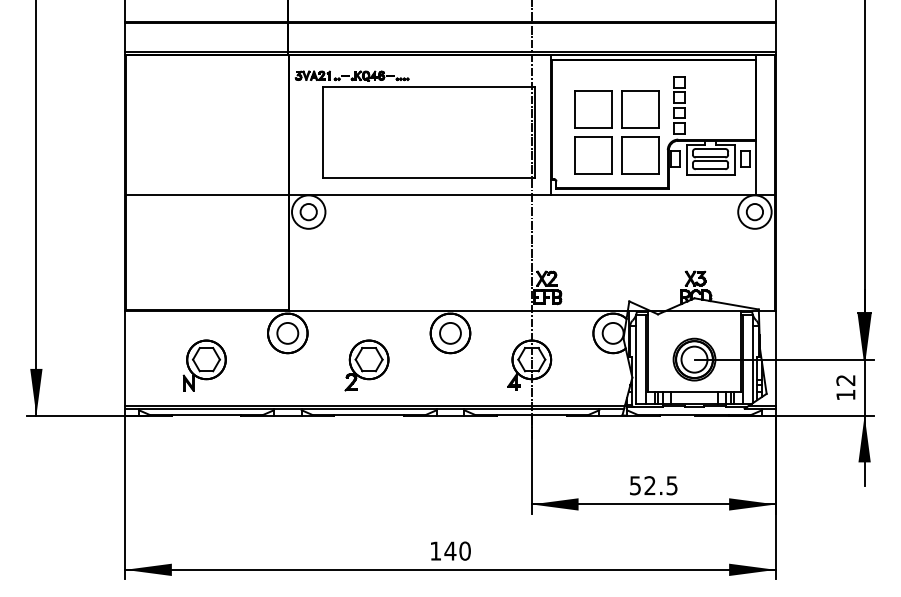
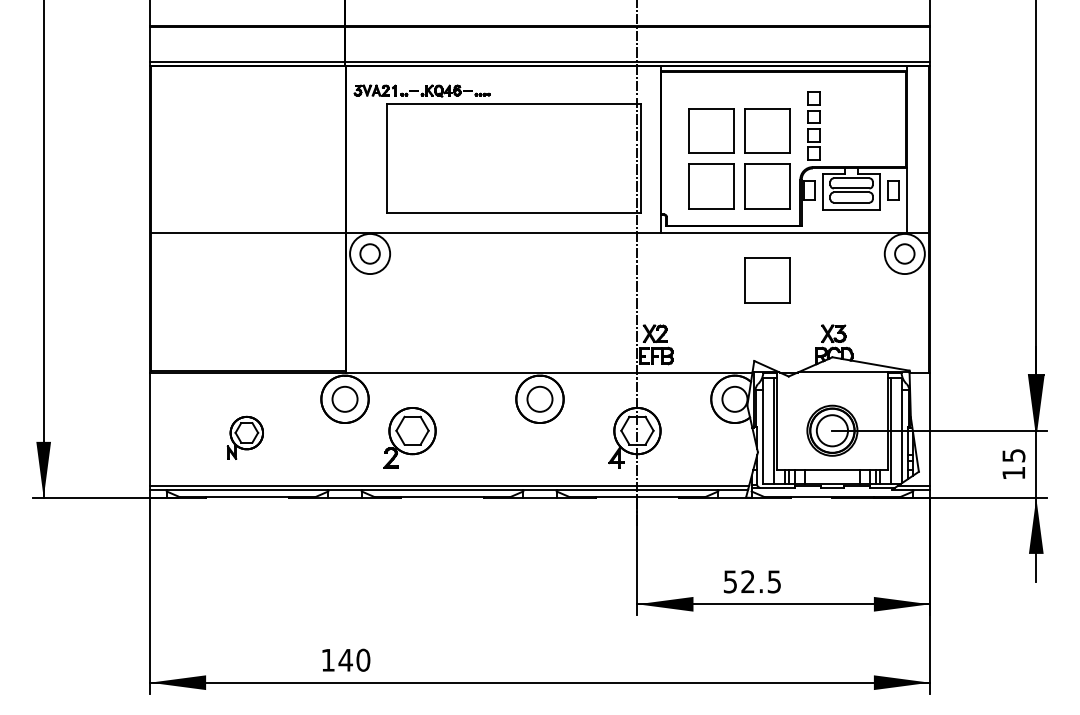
part: (640, 234) -> (767, 280), added
part: (204, 365) -> (245, 437), size x0.7
part: (366, 365) -> (409, 437), moved
text: (845, 380) -> (1013, 455), 12 -> 15
text: (653, 485) -> (752, 581), moved
text: (450, 550) -> (345, 659), moved

